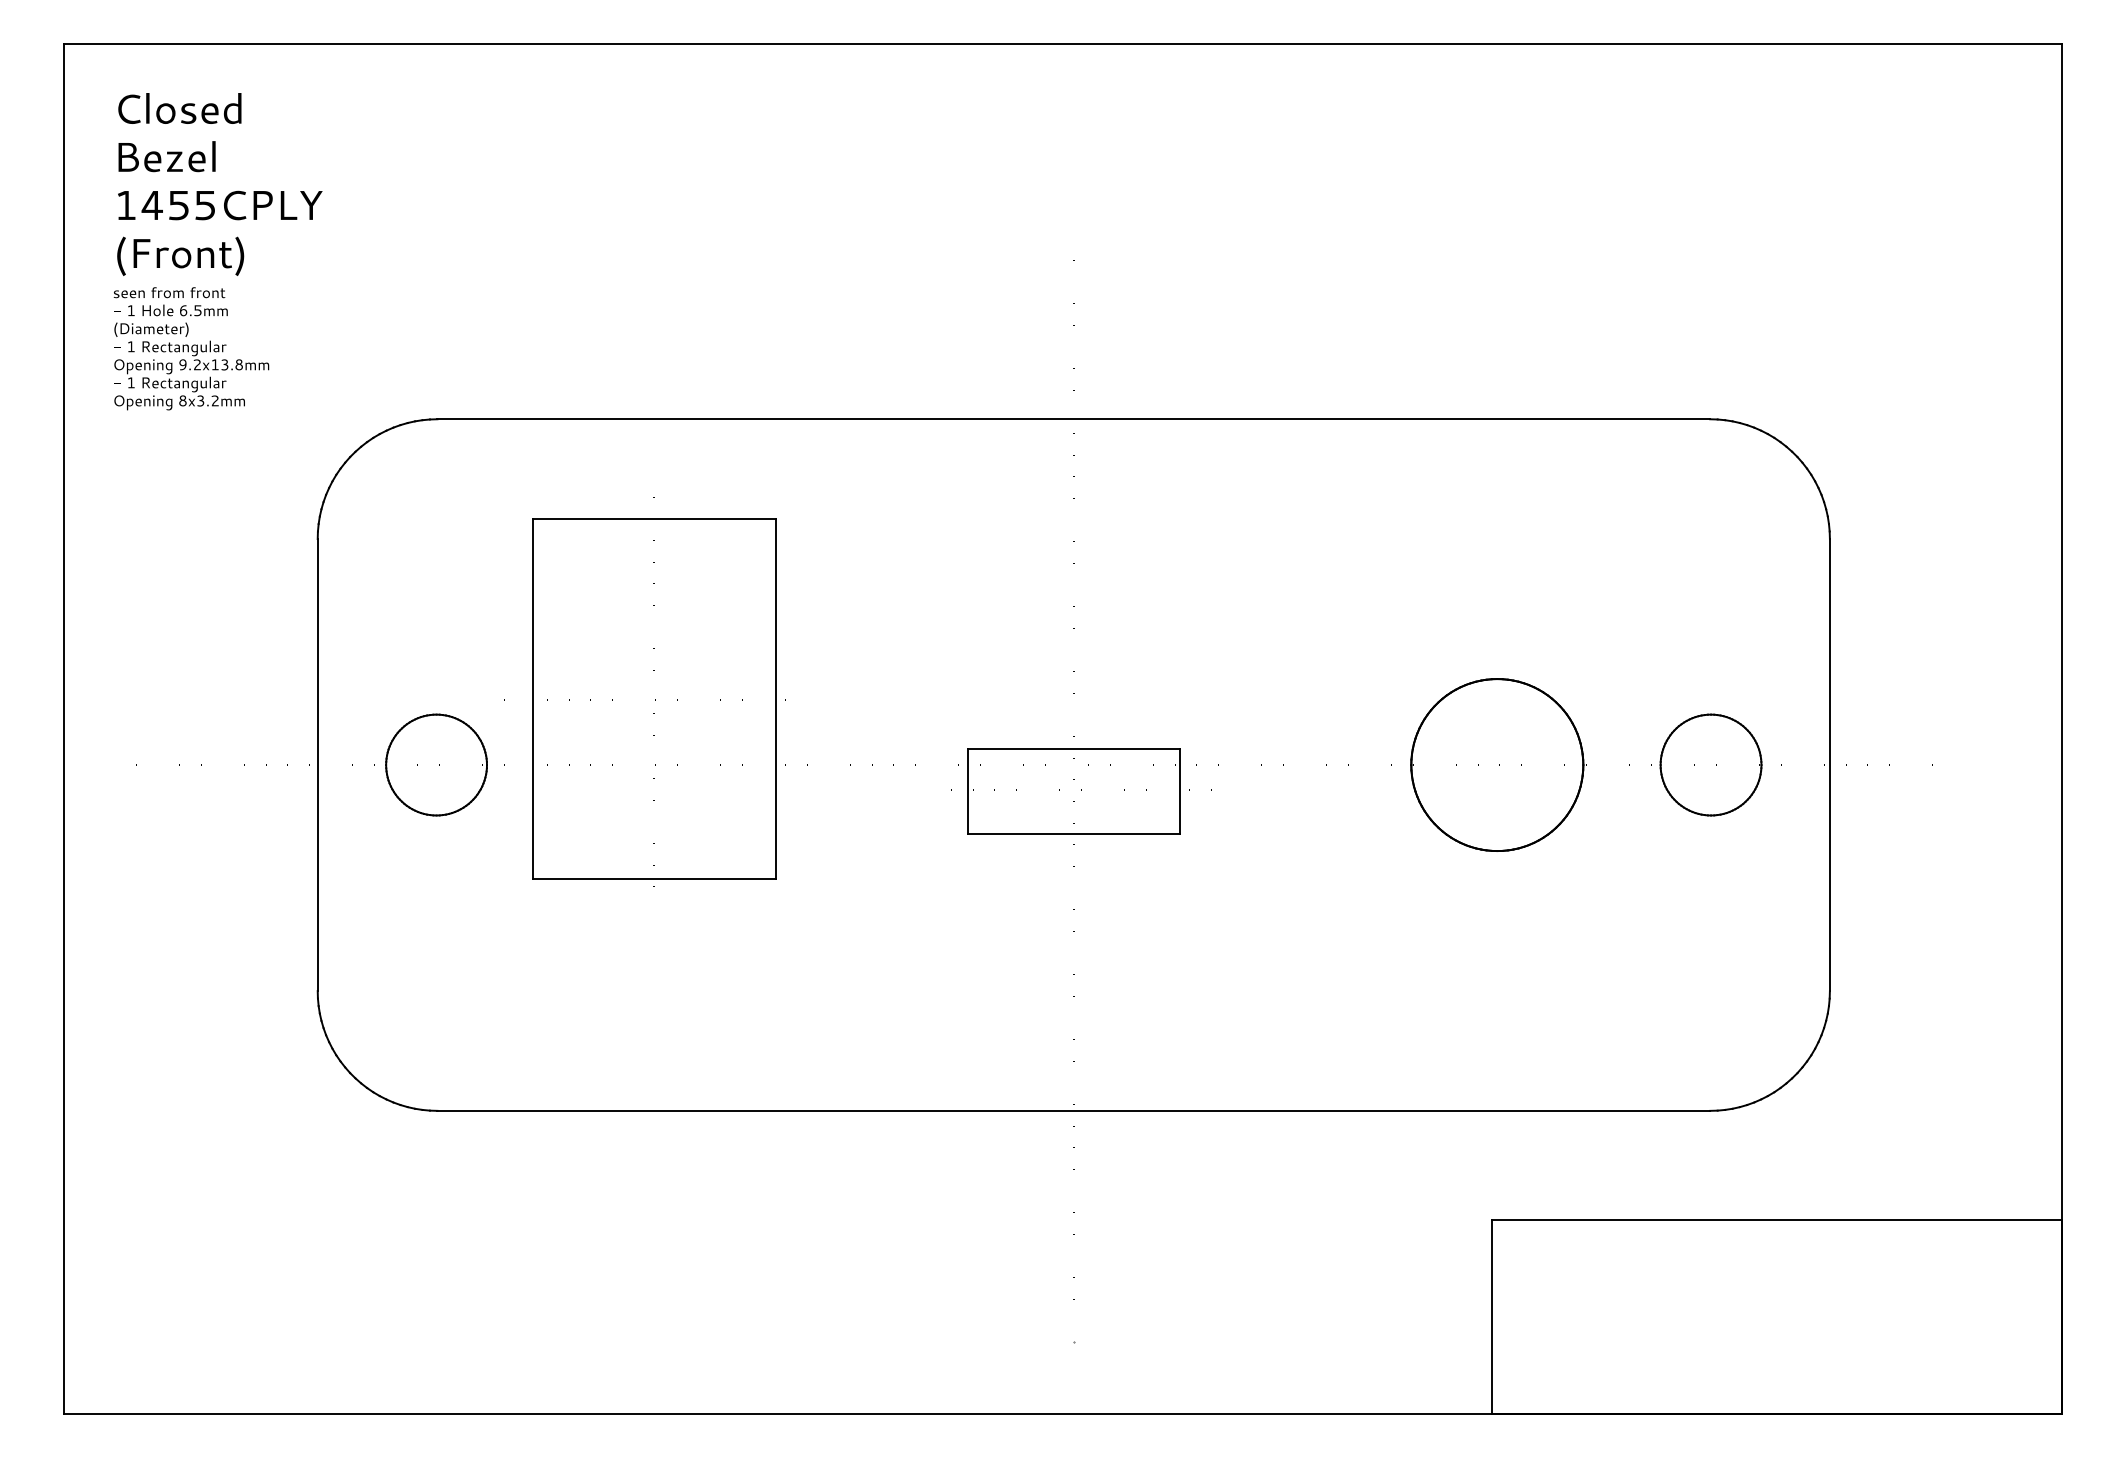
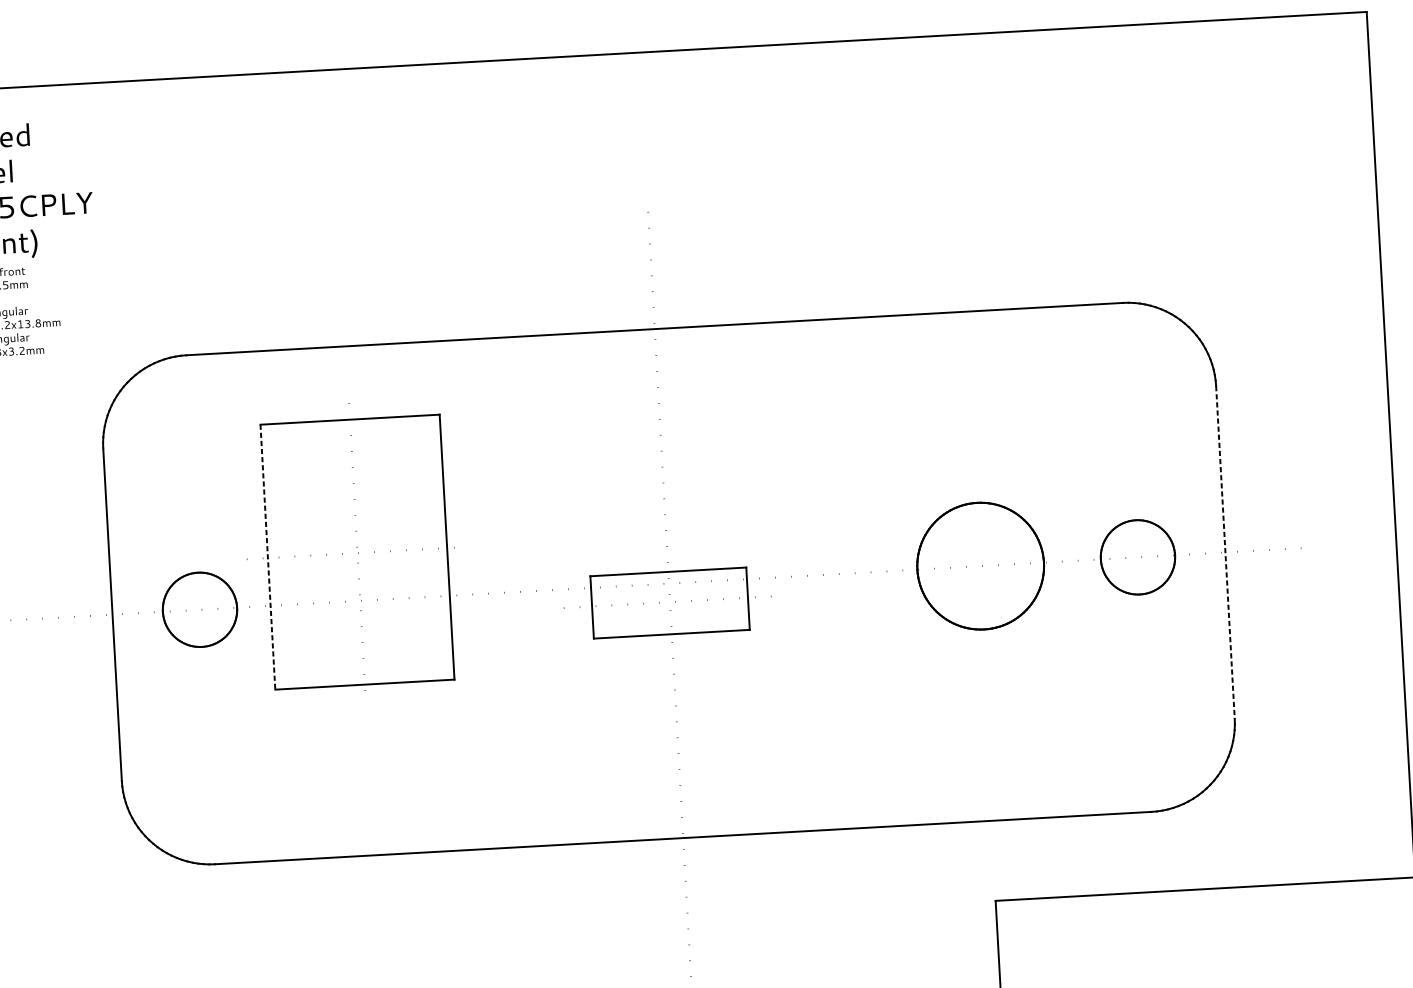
line: (532, 699) -> (267, 557), solid -> dashed
line: (1829, 765) -> (1225, 552), solid -> dashed

